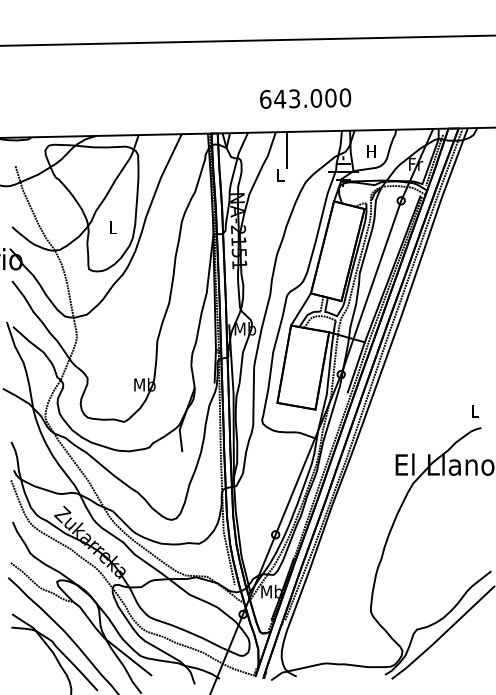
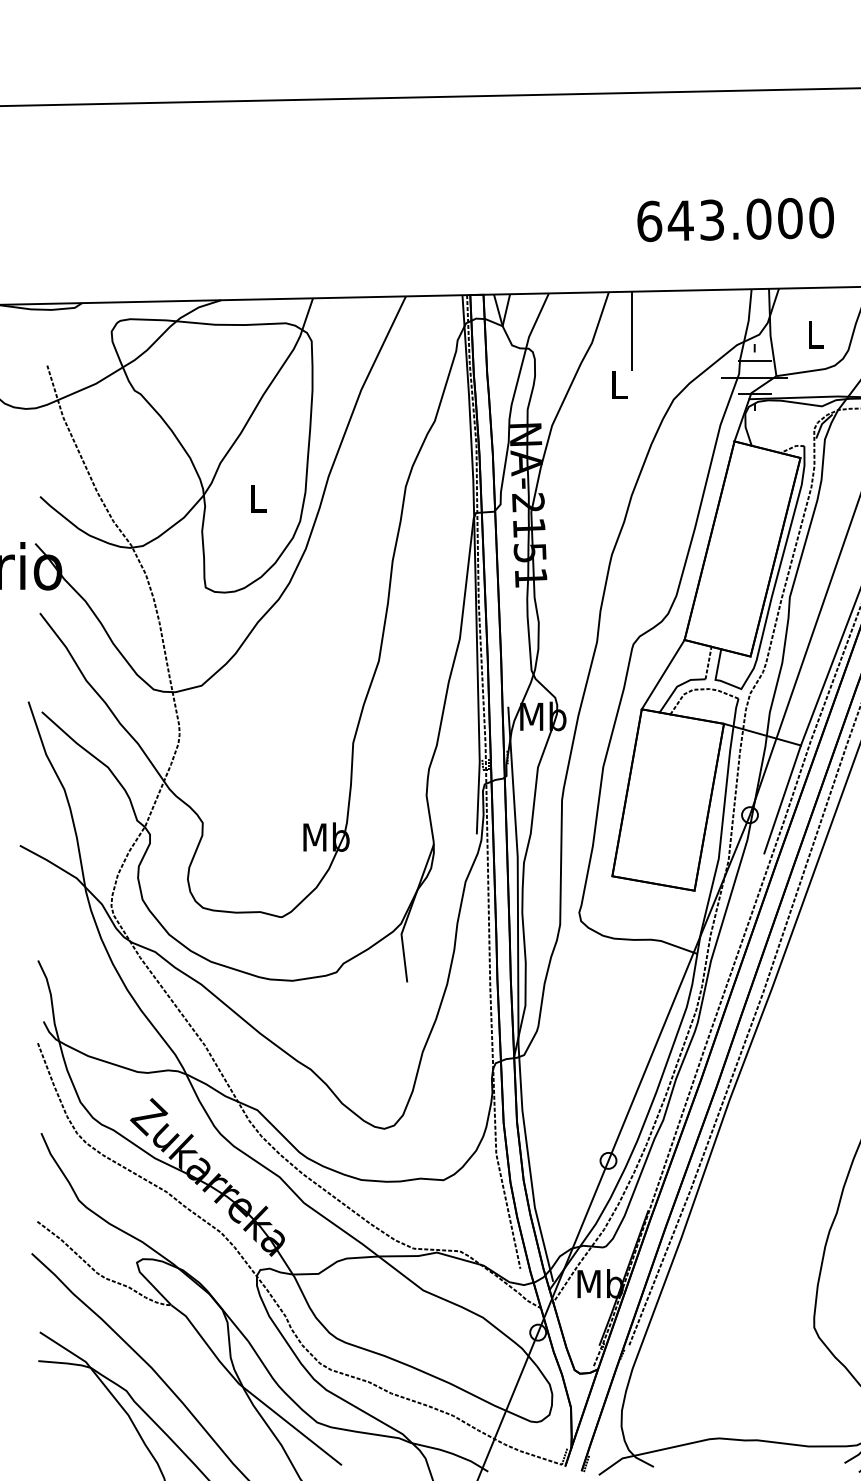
text: (305, 98) -> (735, 219), moved
text: (371, 151) -> (815, 333), H -> L

